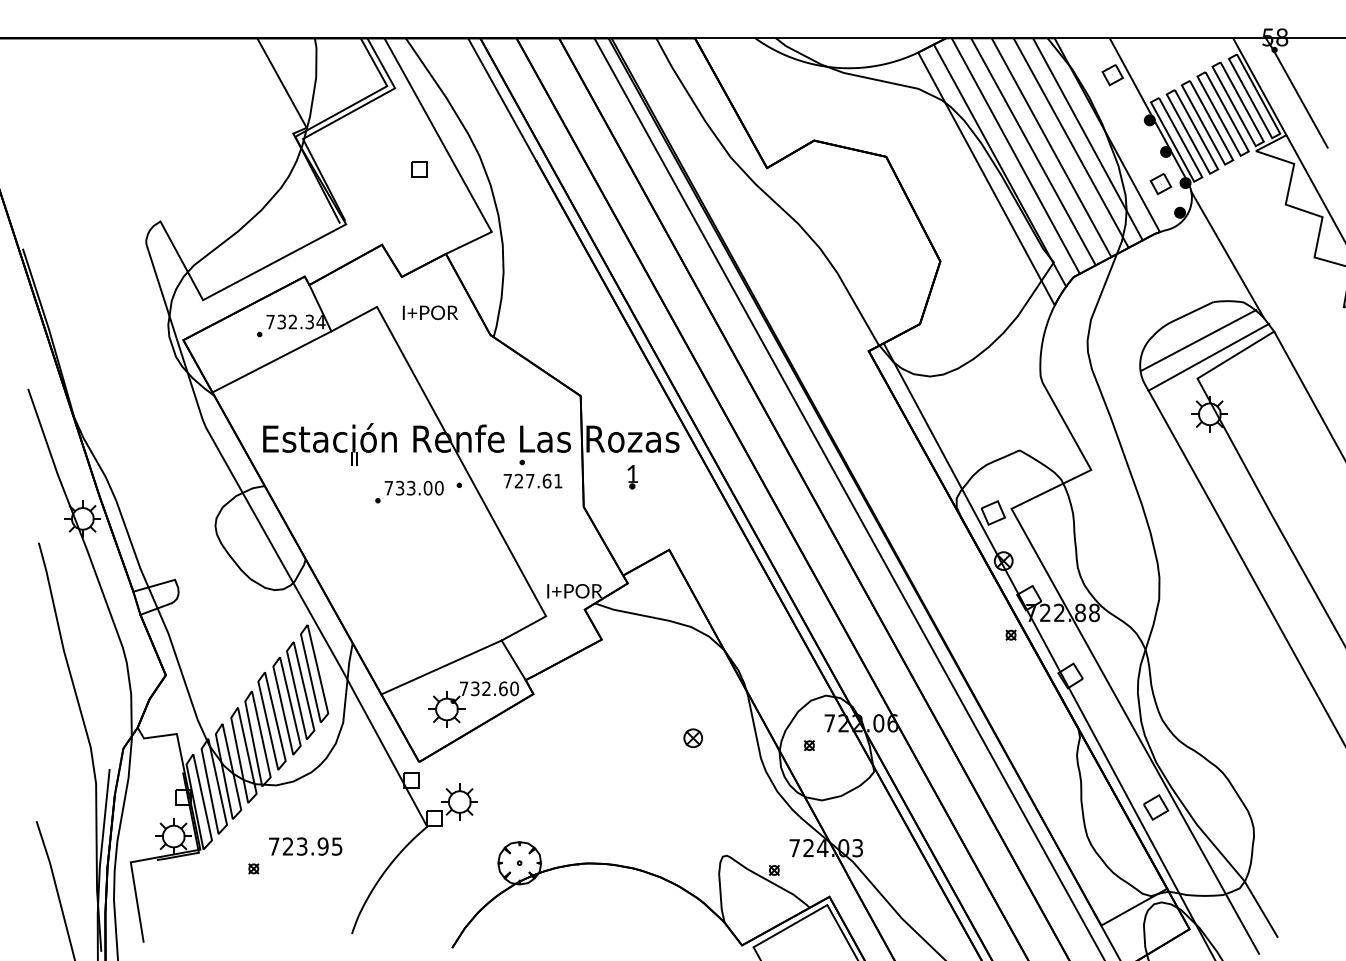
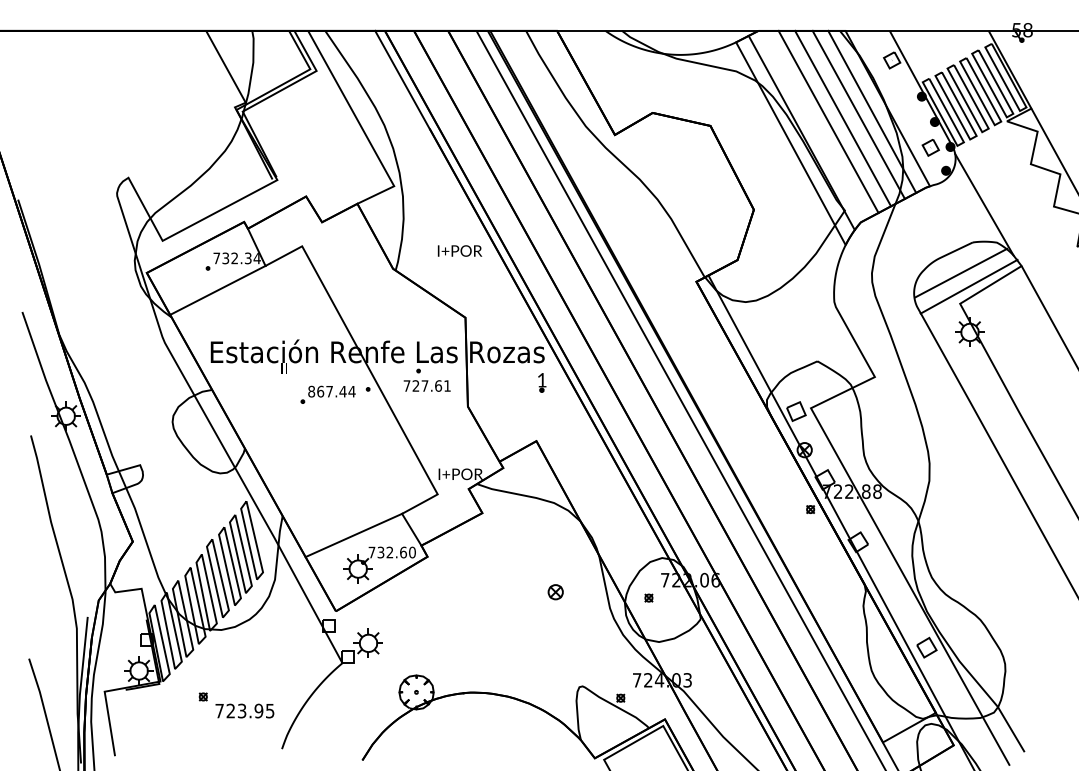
line: (1300, 98) -> (1042, 79), removed
line: (1015, 155) -> (814, 124), removed
part: (418, 168) -> (335, 135), removed
text: (429, 312) -> (459, 250), moved
part: (633, 476) -> (542, 382), moved
text: (413, 487) -> (331, 391), 733.00 -> 867.44
text: (305, 845) -> (244, 710), moved

